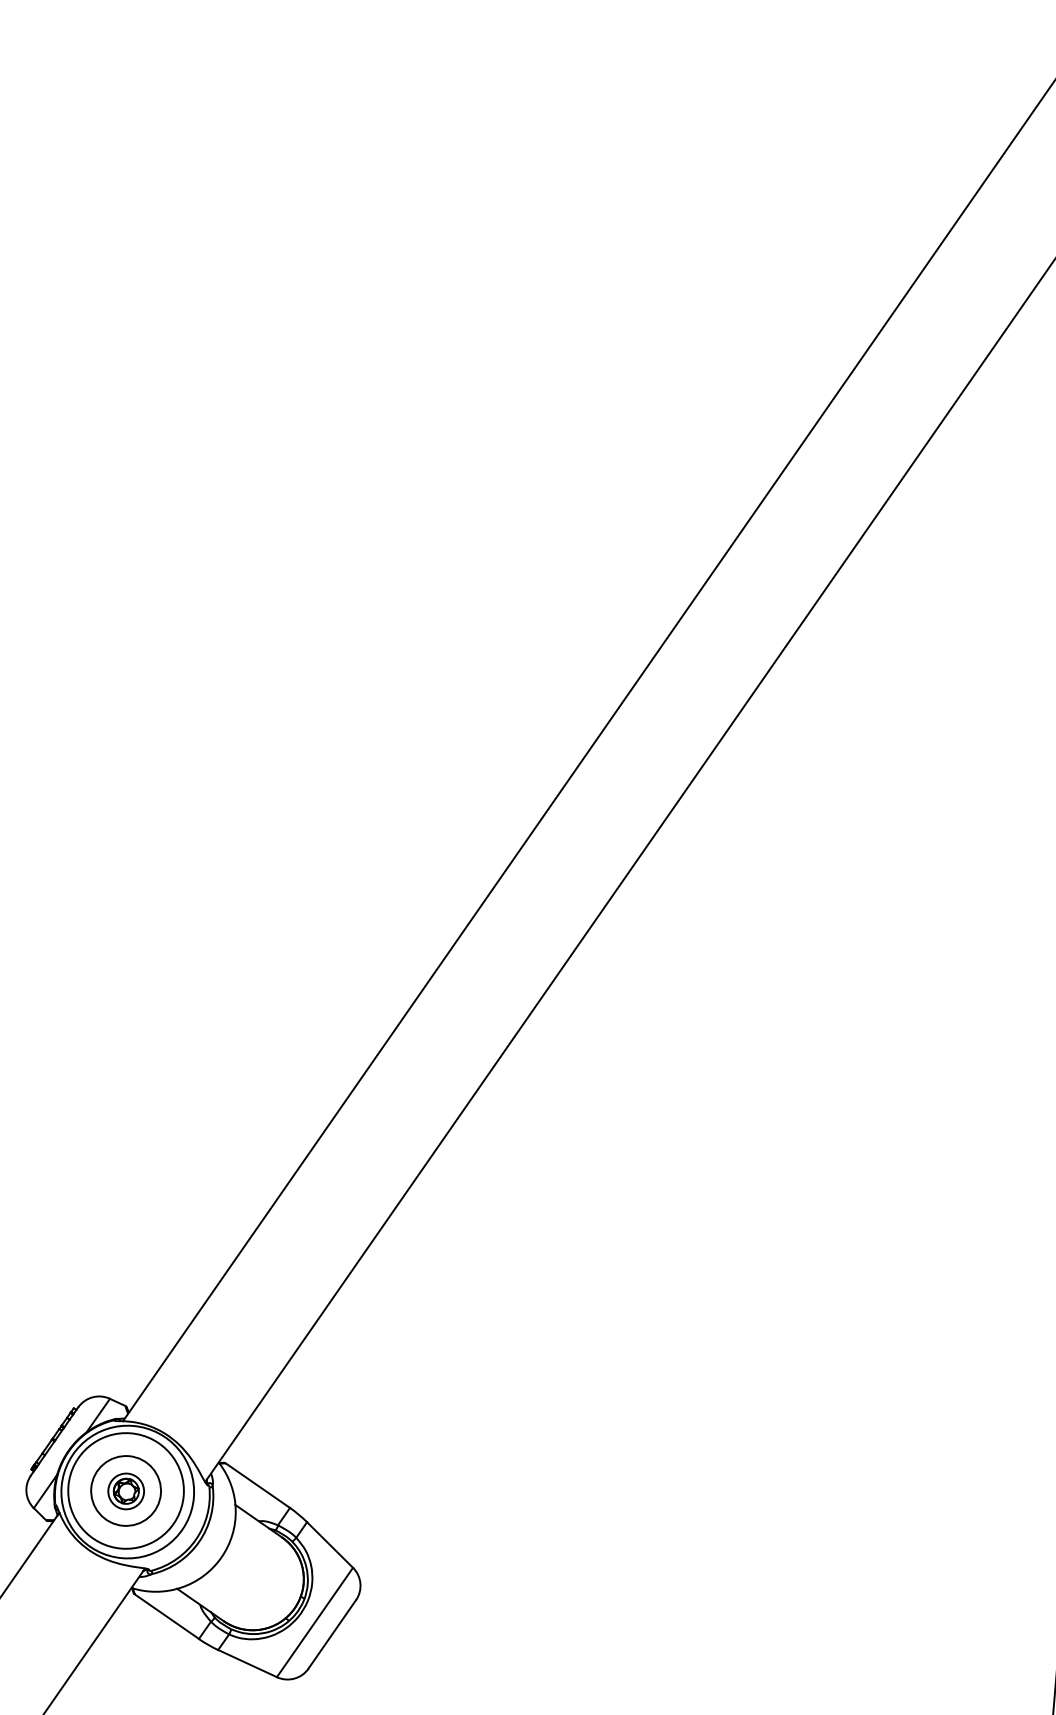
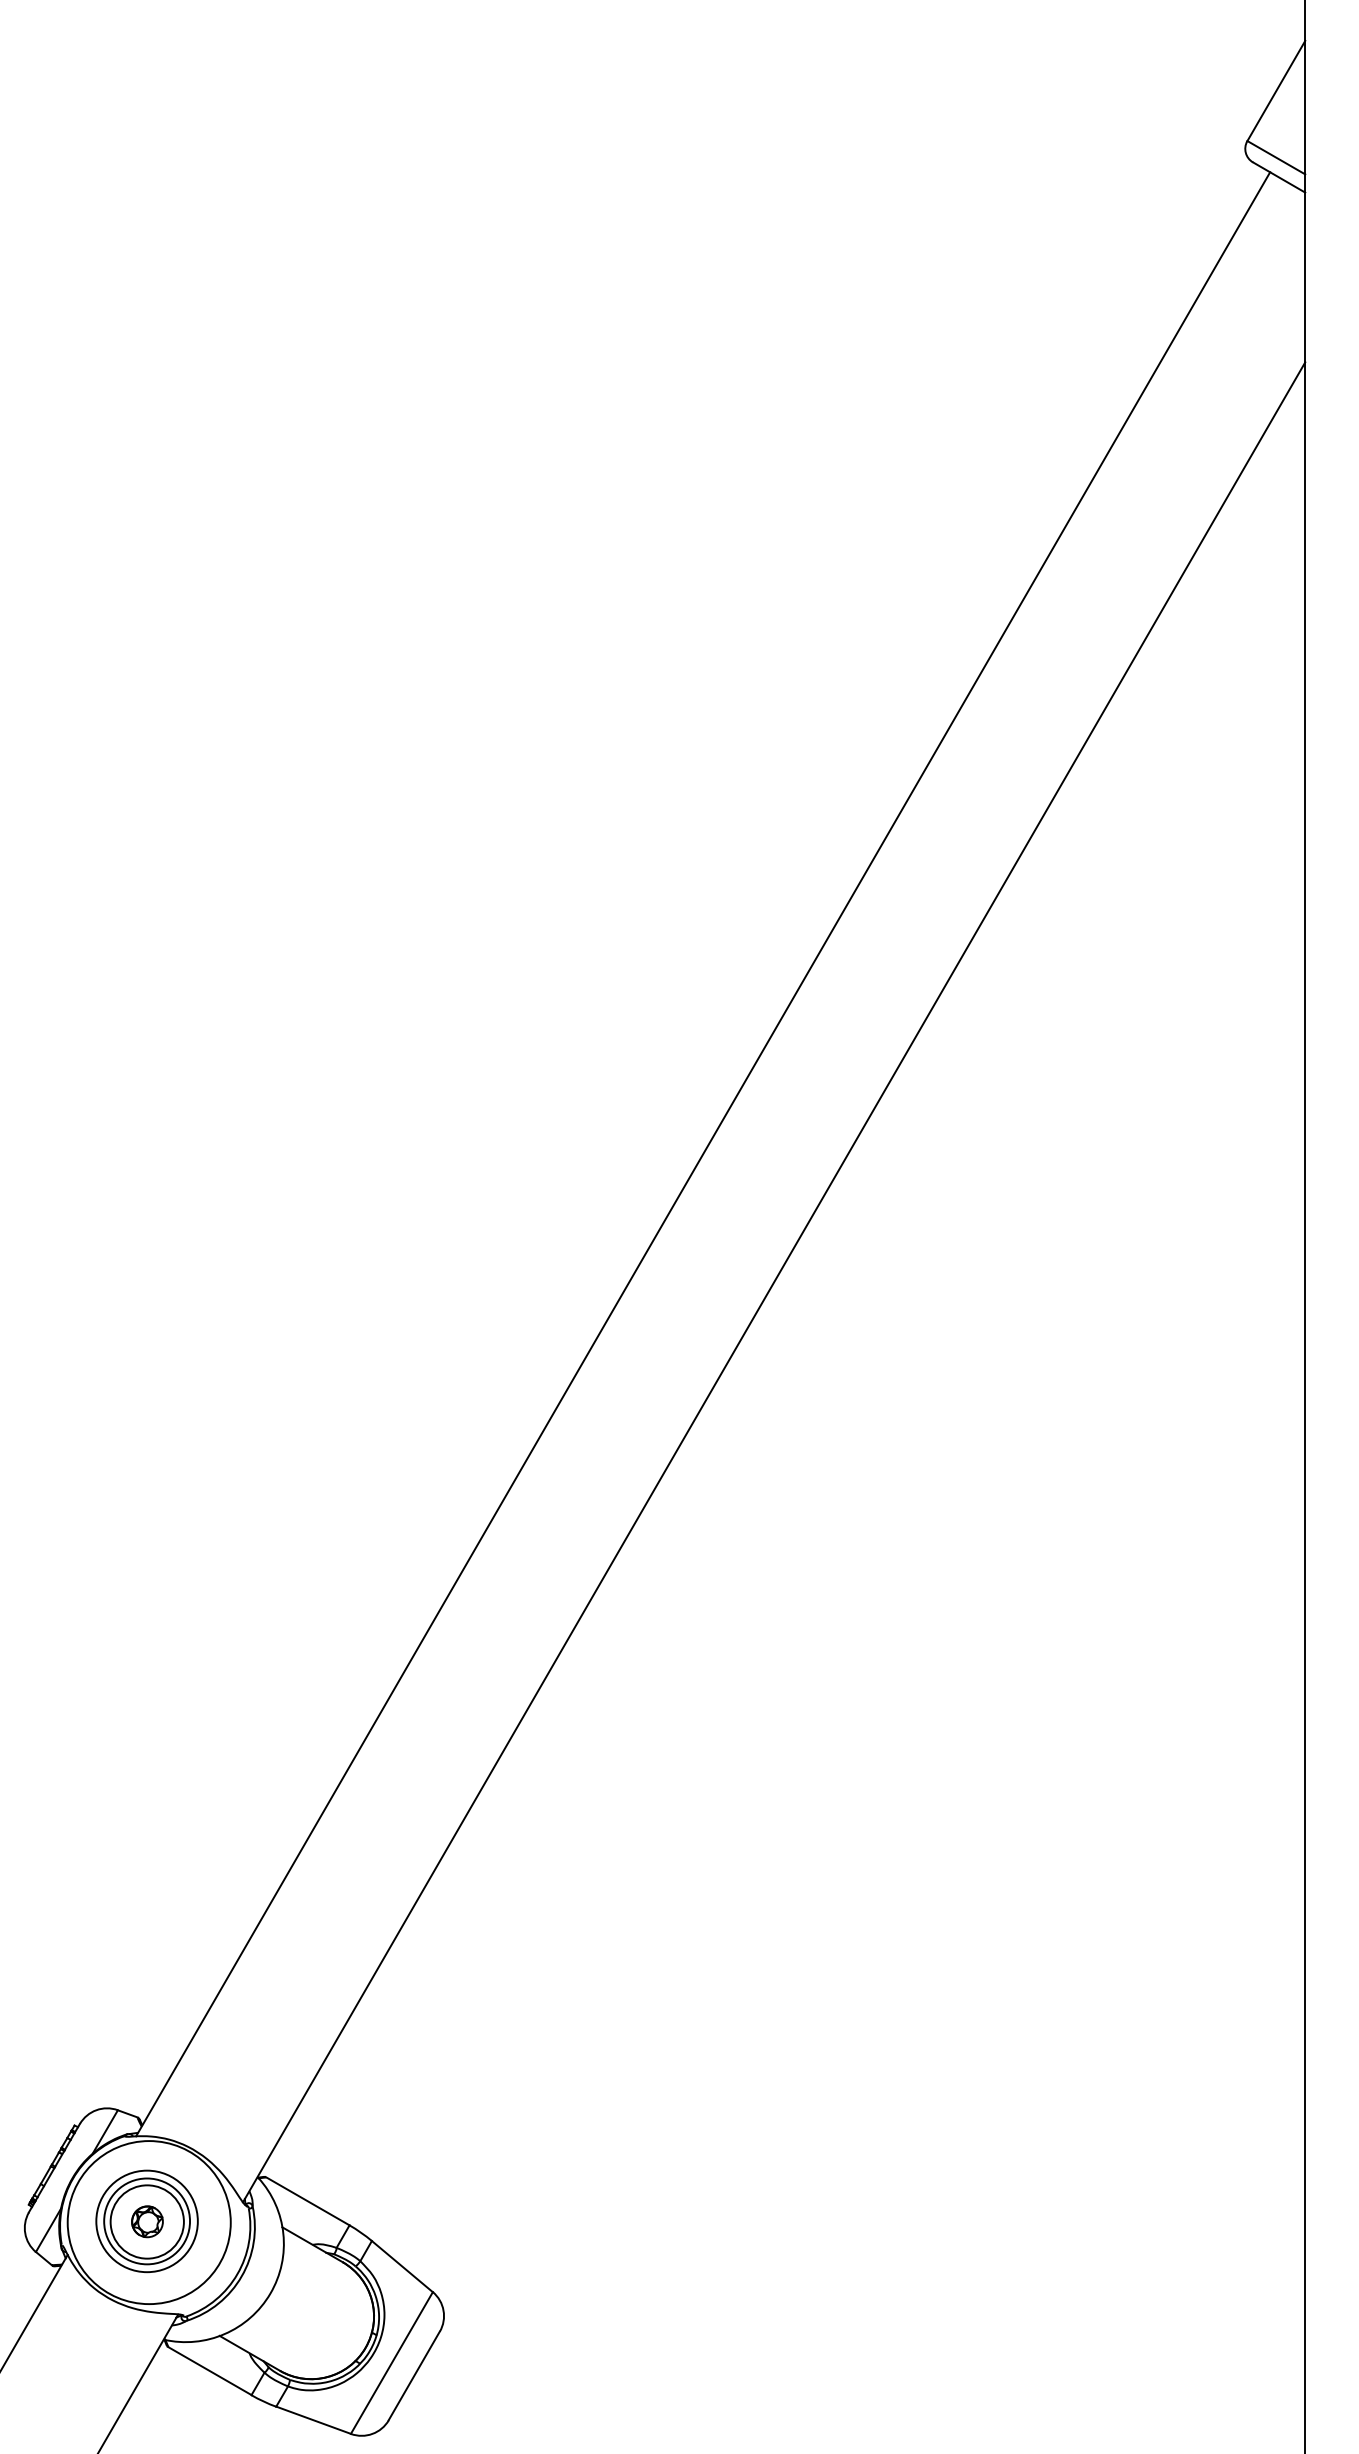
circle: (125, 1490) -> (146, 2221), size x0.71
circle: (125, 1490) -> (146, 2221), size x1.67

